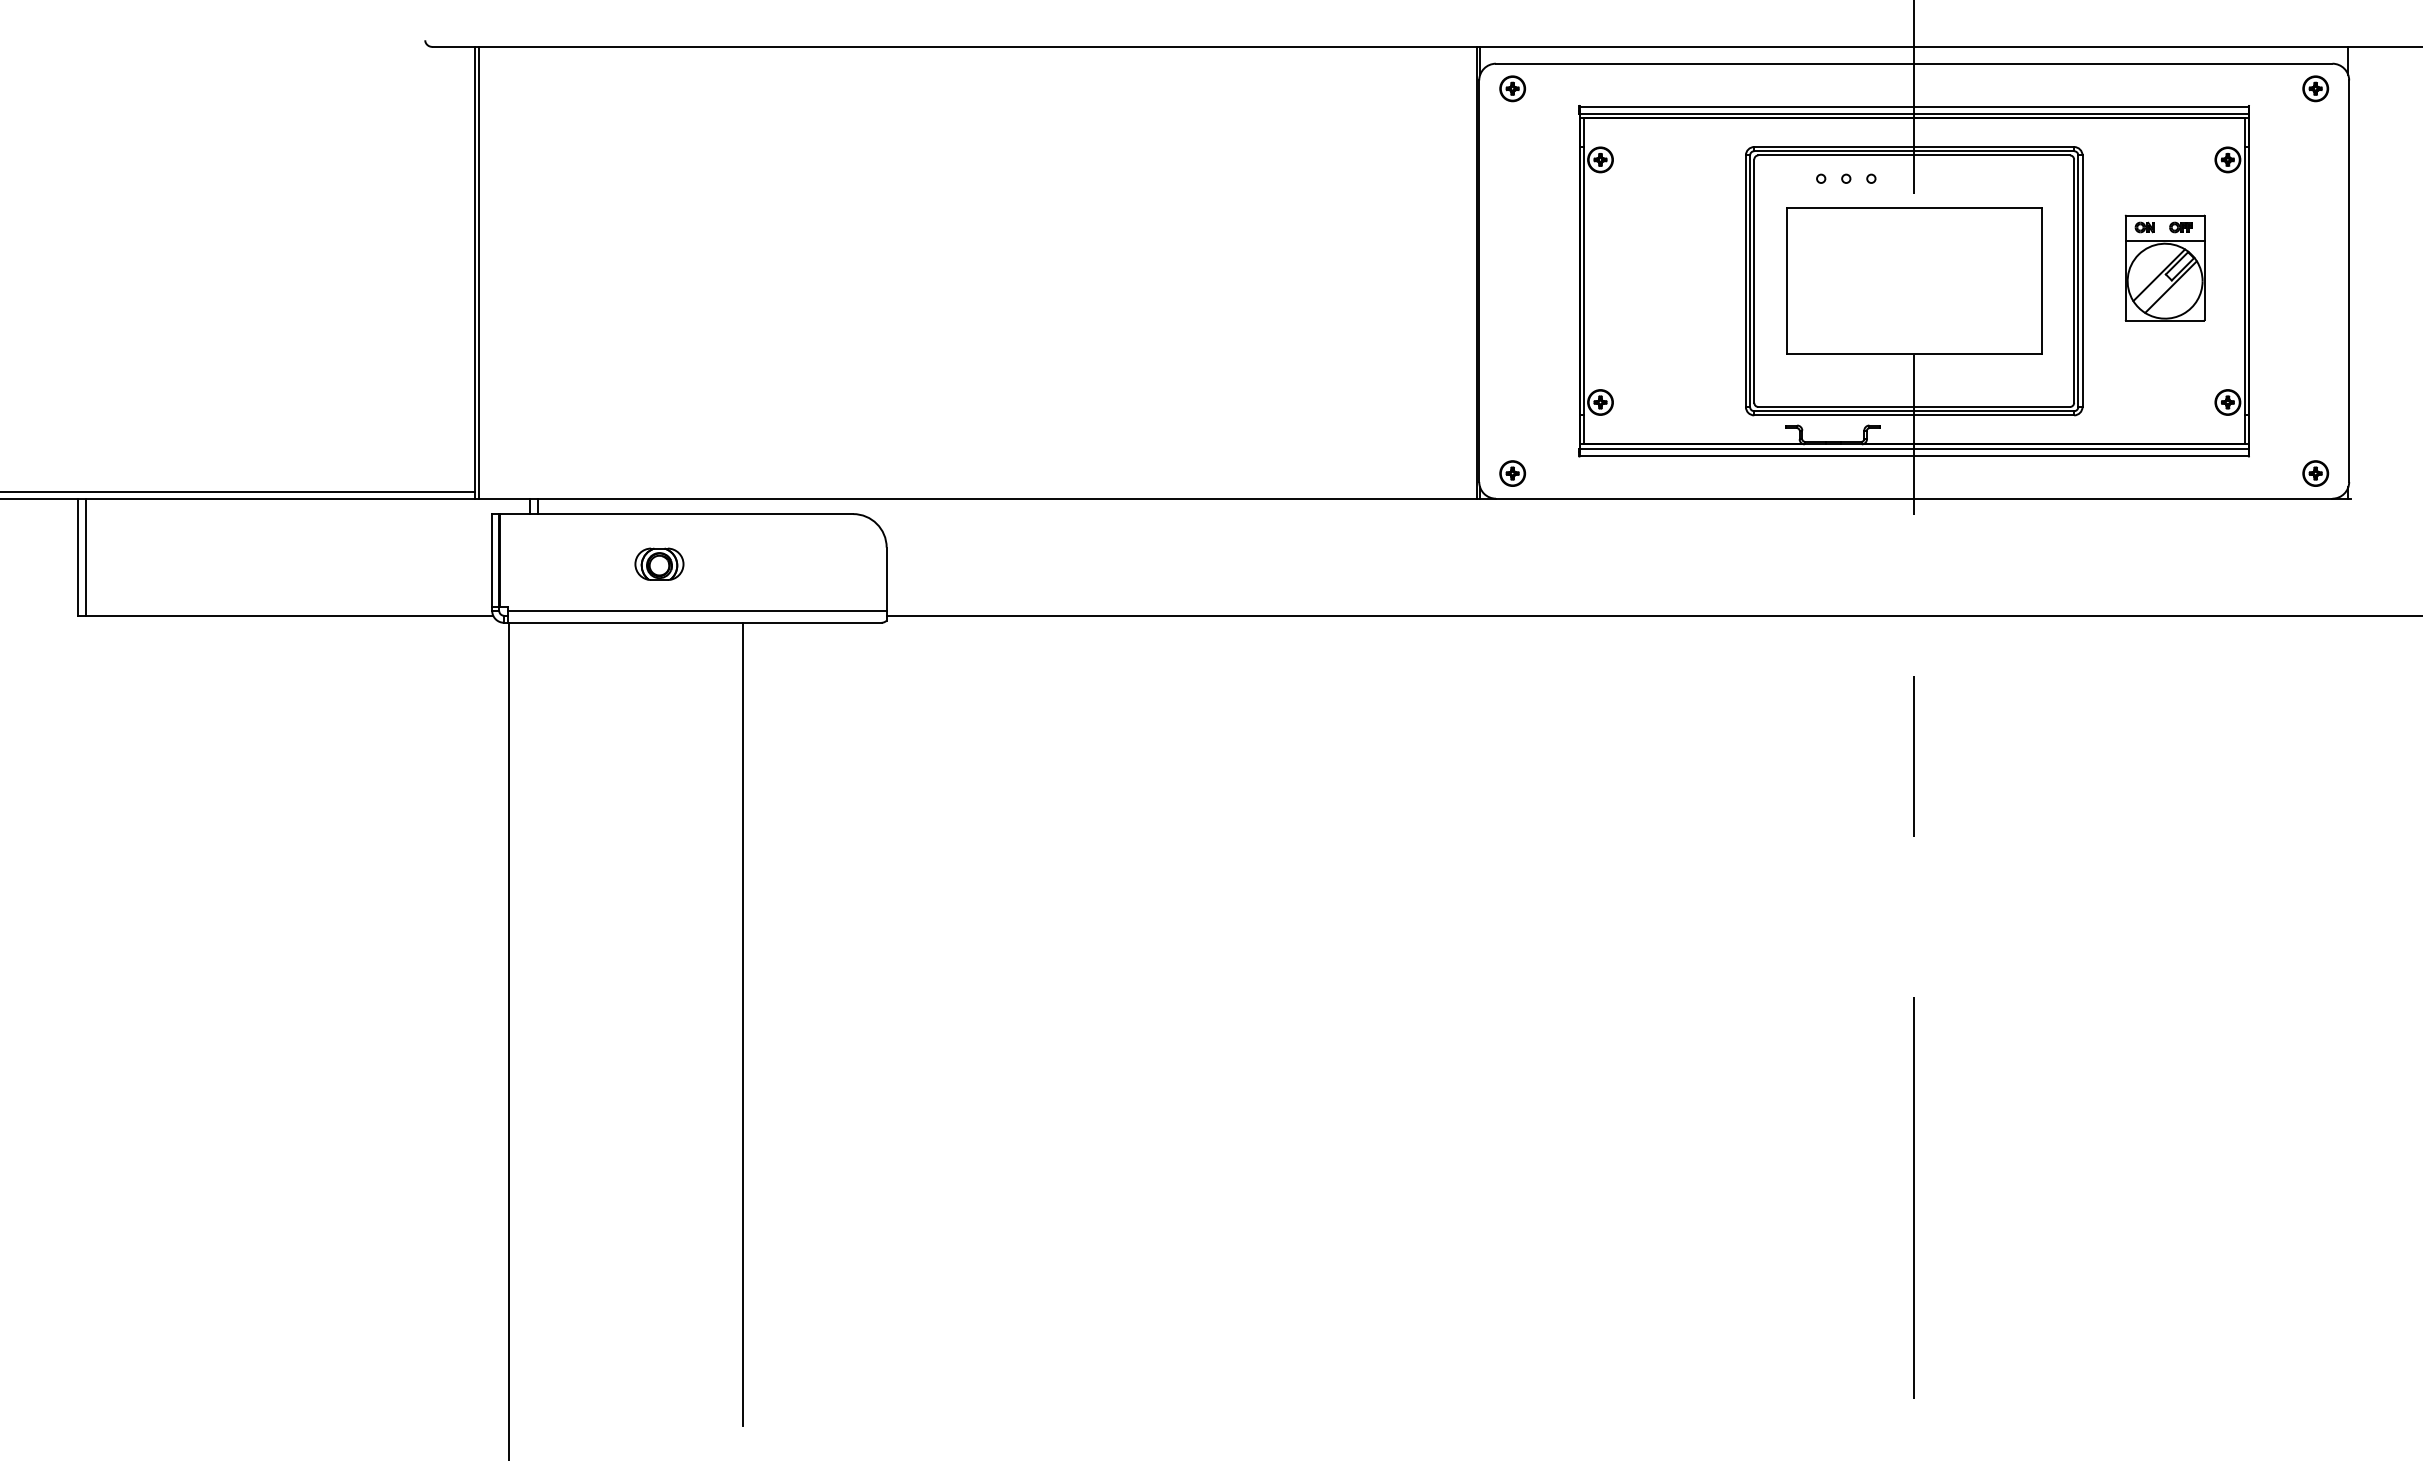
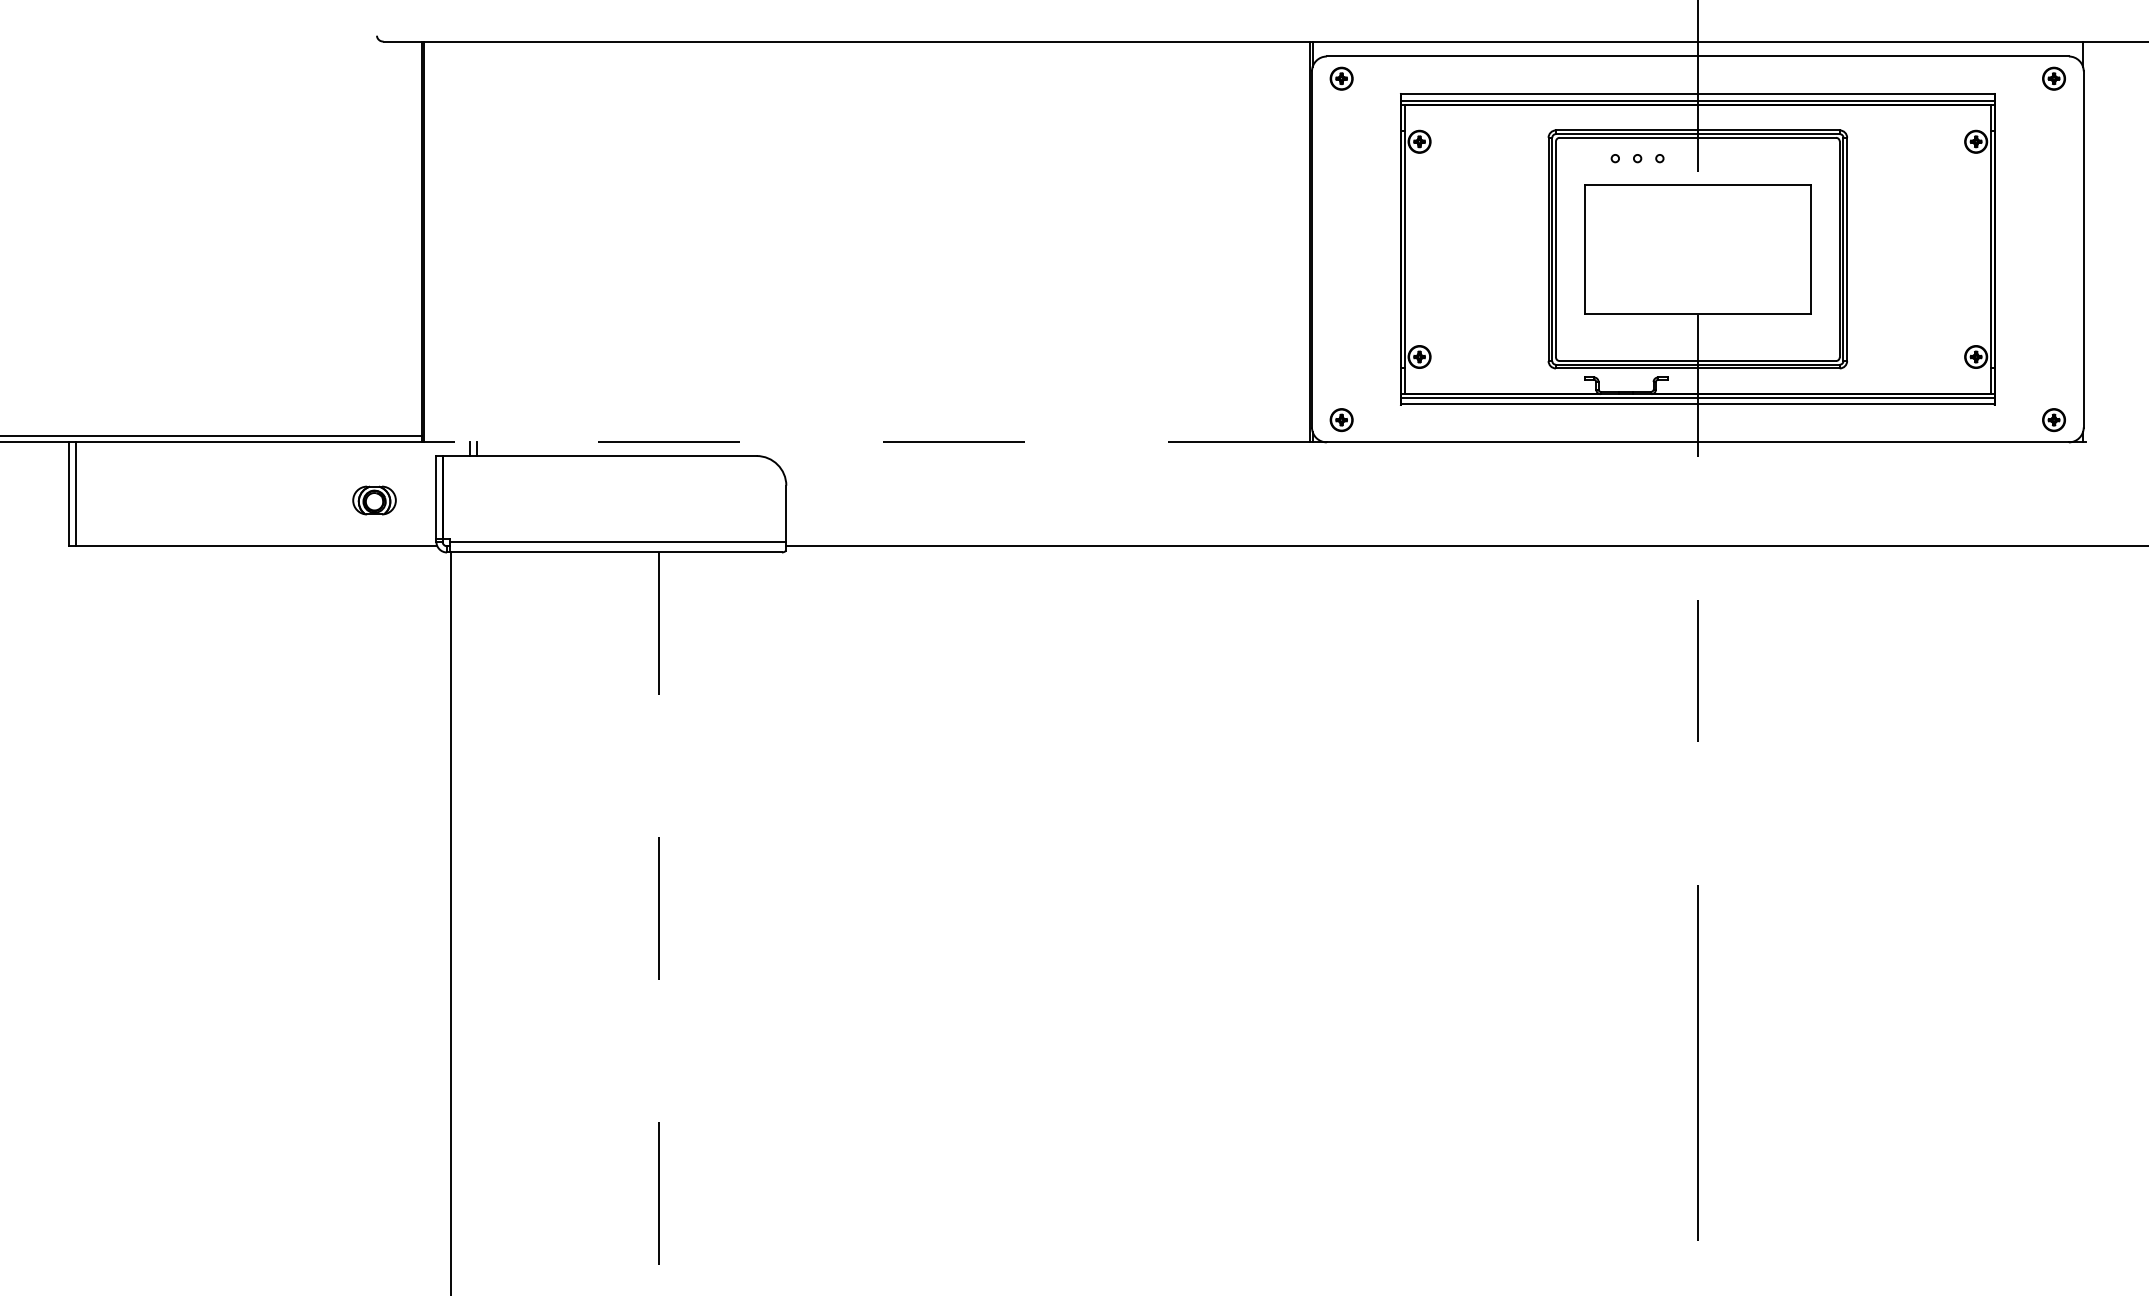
part: (2164, 267) -> (1919, 237), removed
line: (977, 498) -> (866, 442), solid -> dashed
part: (659, 563) -> (374, 499), moved
line: (743, 1024) -> (659, 908), solid -> dashed

